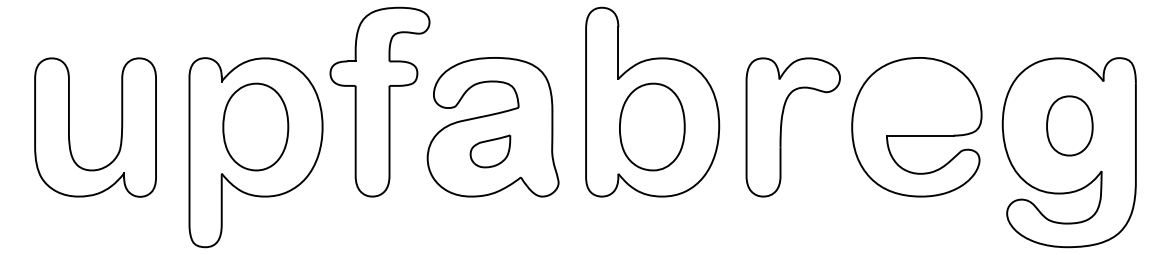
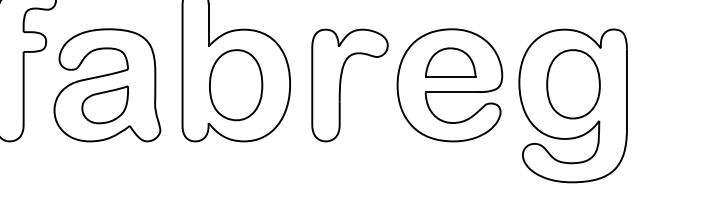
part: (917, 98) -> (450, 62), added
part: (1069, 125) -> (573, 83), size x1.43
part: (490, 151) -> (105, 104), size x1.43

